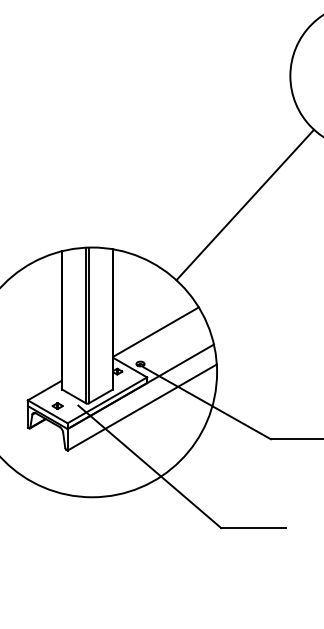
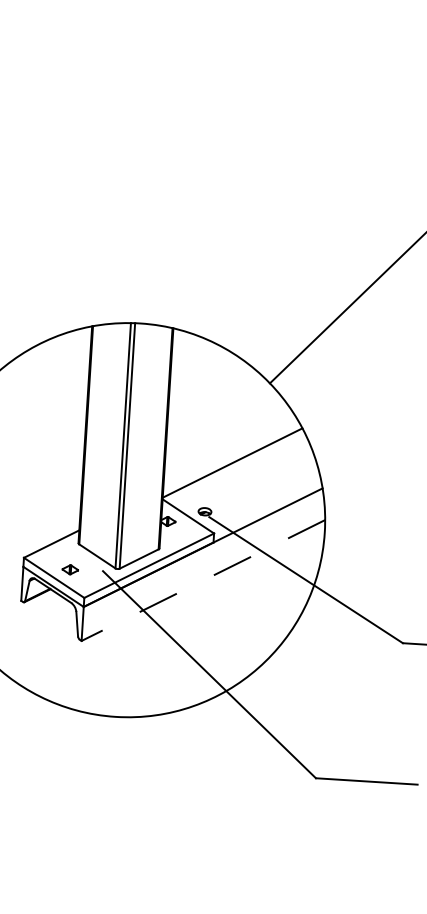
line: (141, 407) -> (202, 580), solid -> dashed

